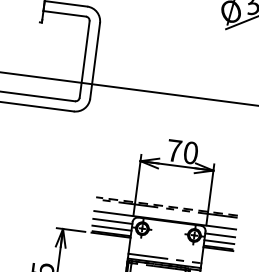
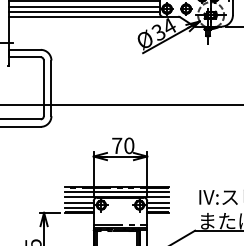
line: (166, 205) -> (116, 186), dashed -> solid
line: (165, 212) -> (116, 191), added

